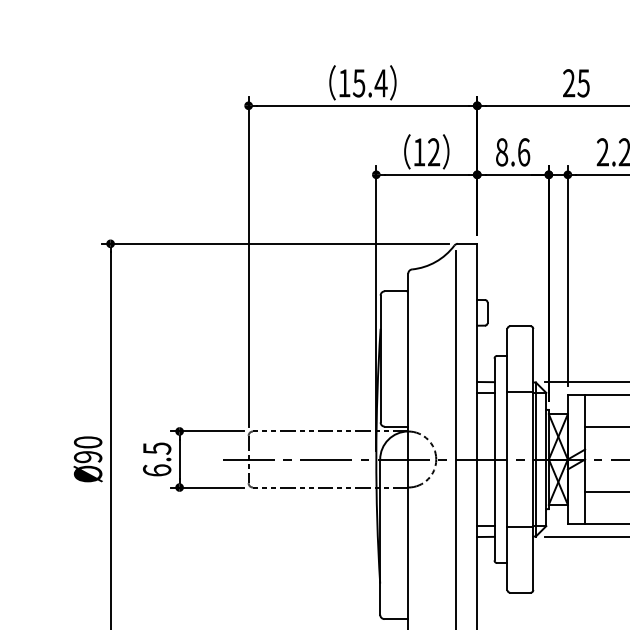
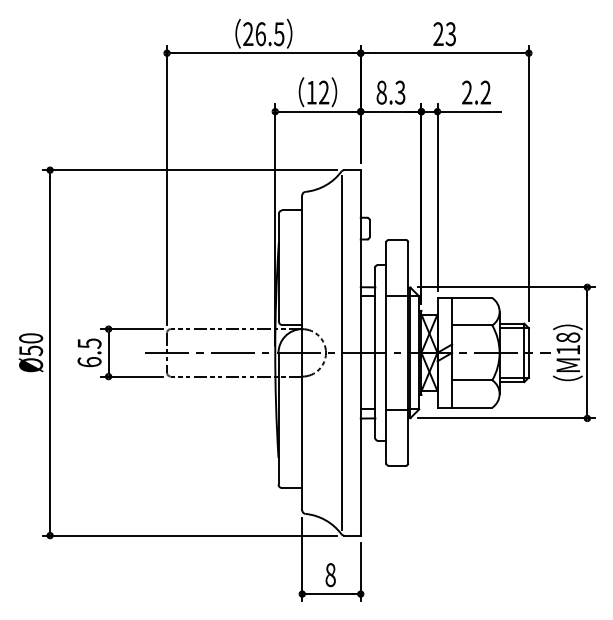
text: (583, 82) -> (450, 33), 25 -> 23
text: (362, 83) -> (263, 34), 15.4 -> 26.5
text: (524, 152) -> (400, 92), 8.6 -> 8.3
text: (88, 456) -> (31, 350), Ø90 -> Ø50

